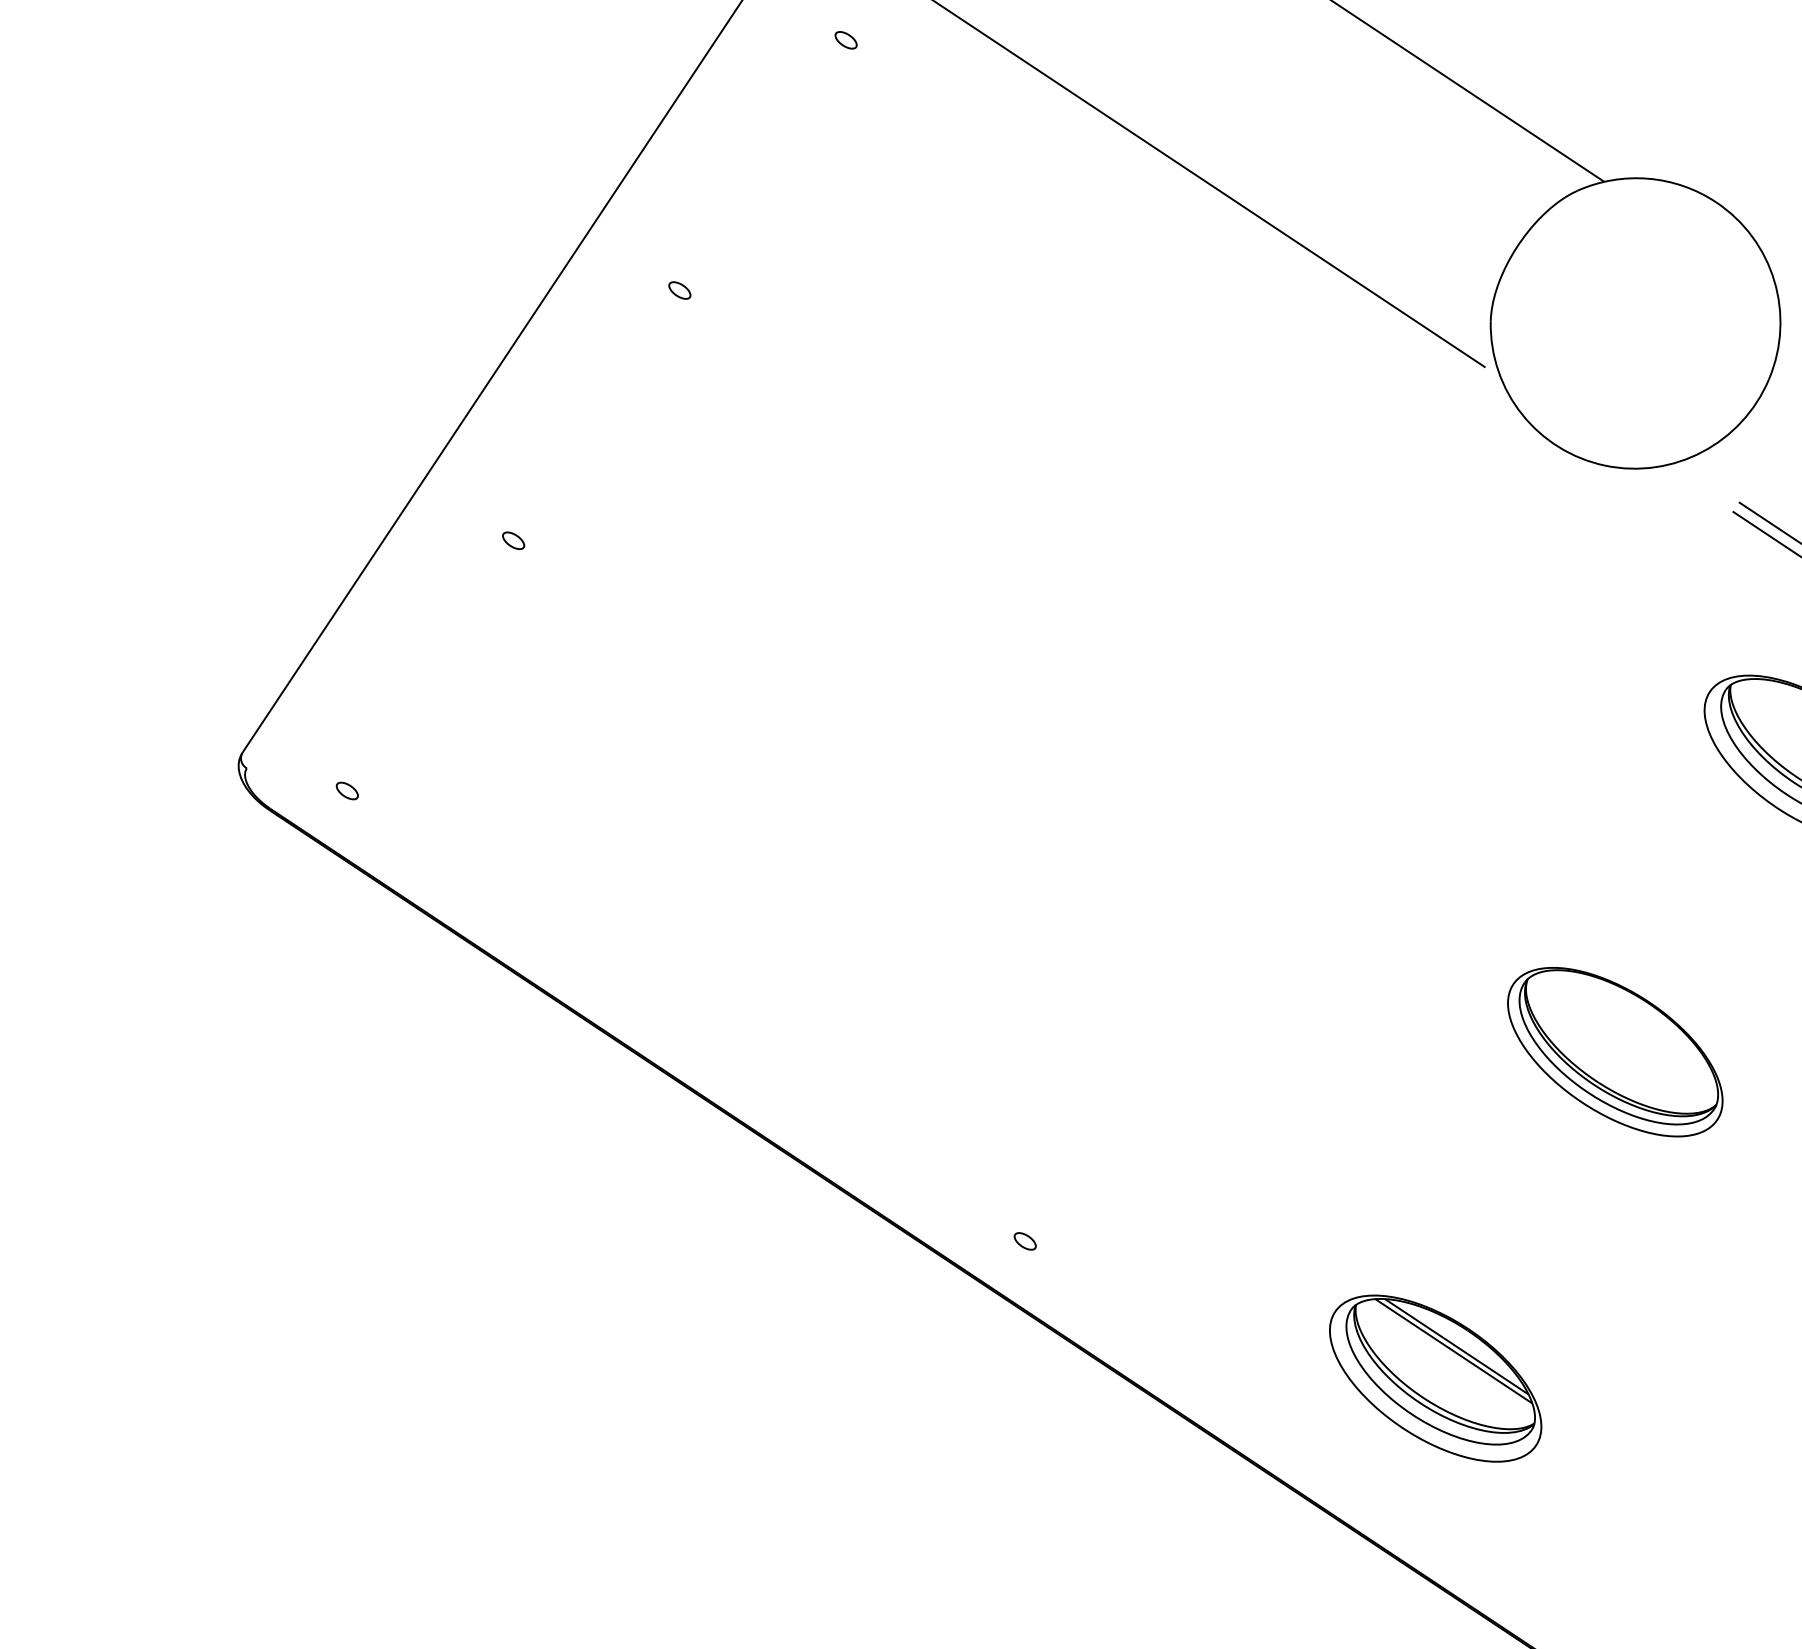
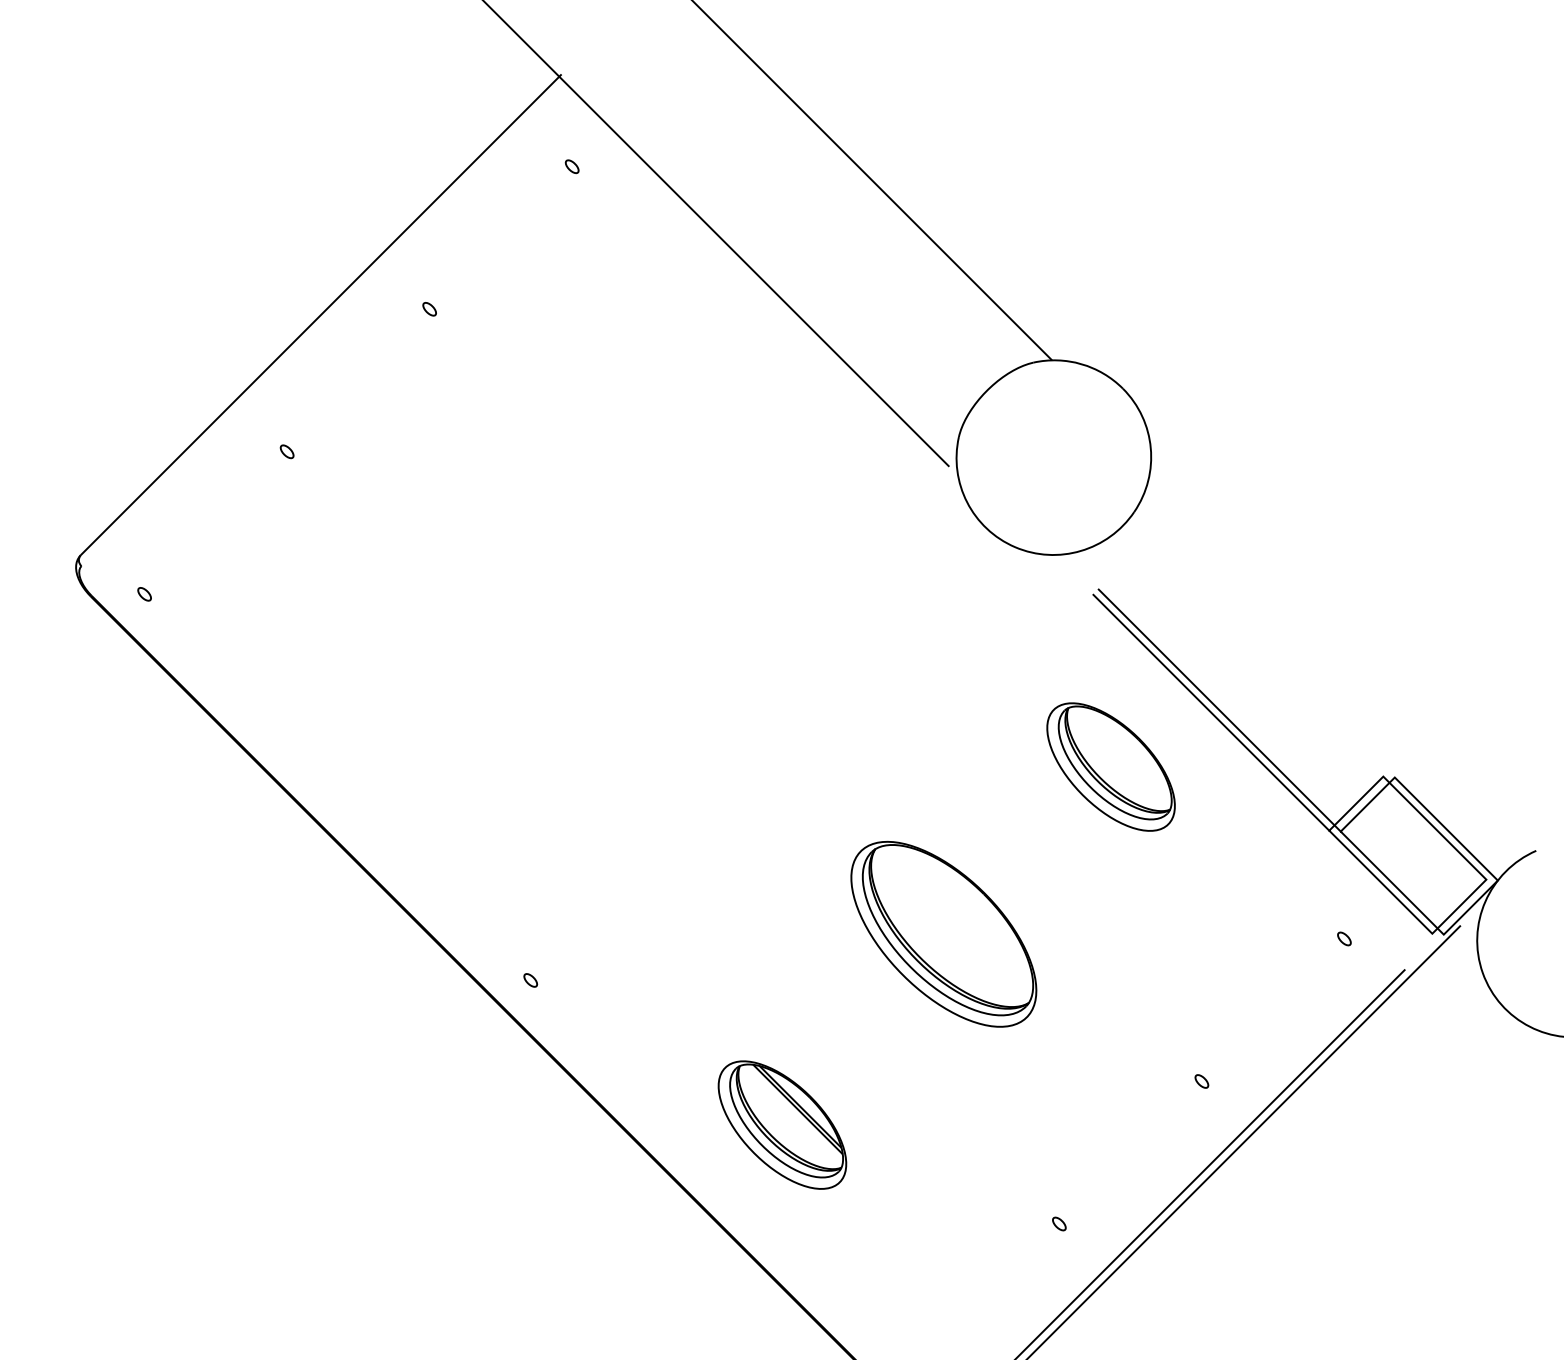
part: (1614, 1051) -> (943, 933), size x1.43

